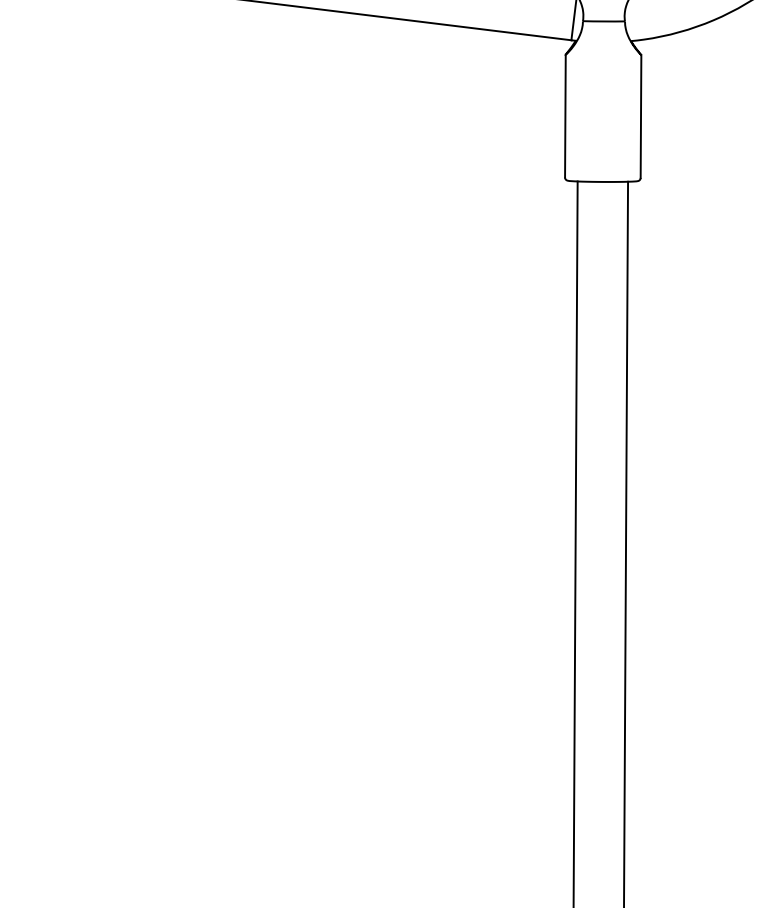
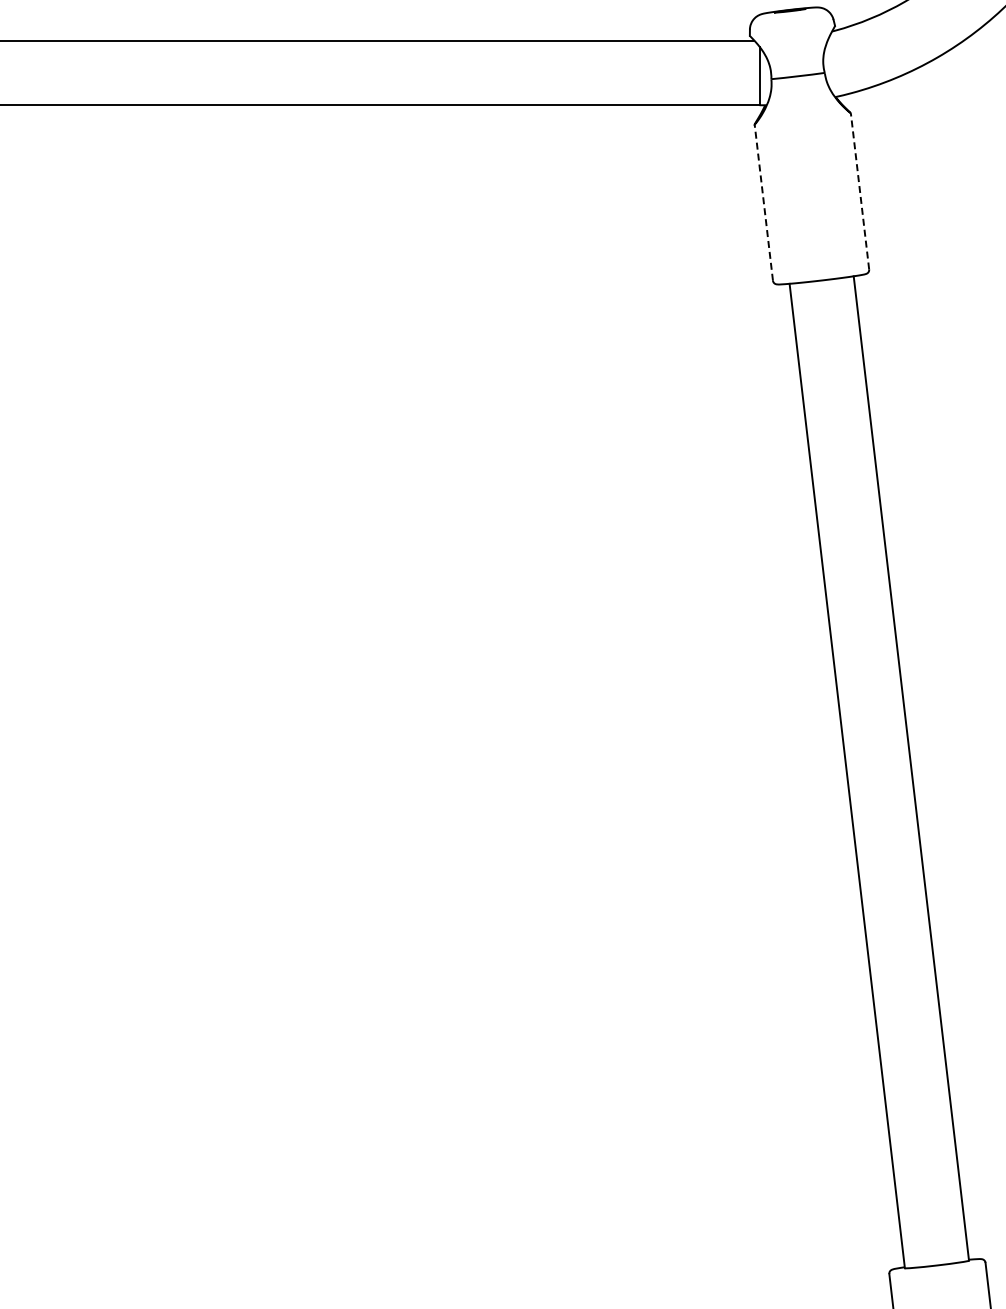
line: (565, 115) -> (763, 202), solid -> dashed
line: (641, 116) -> (860, 191), solid -> dashed

